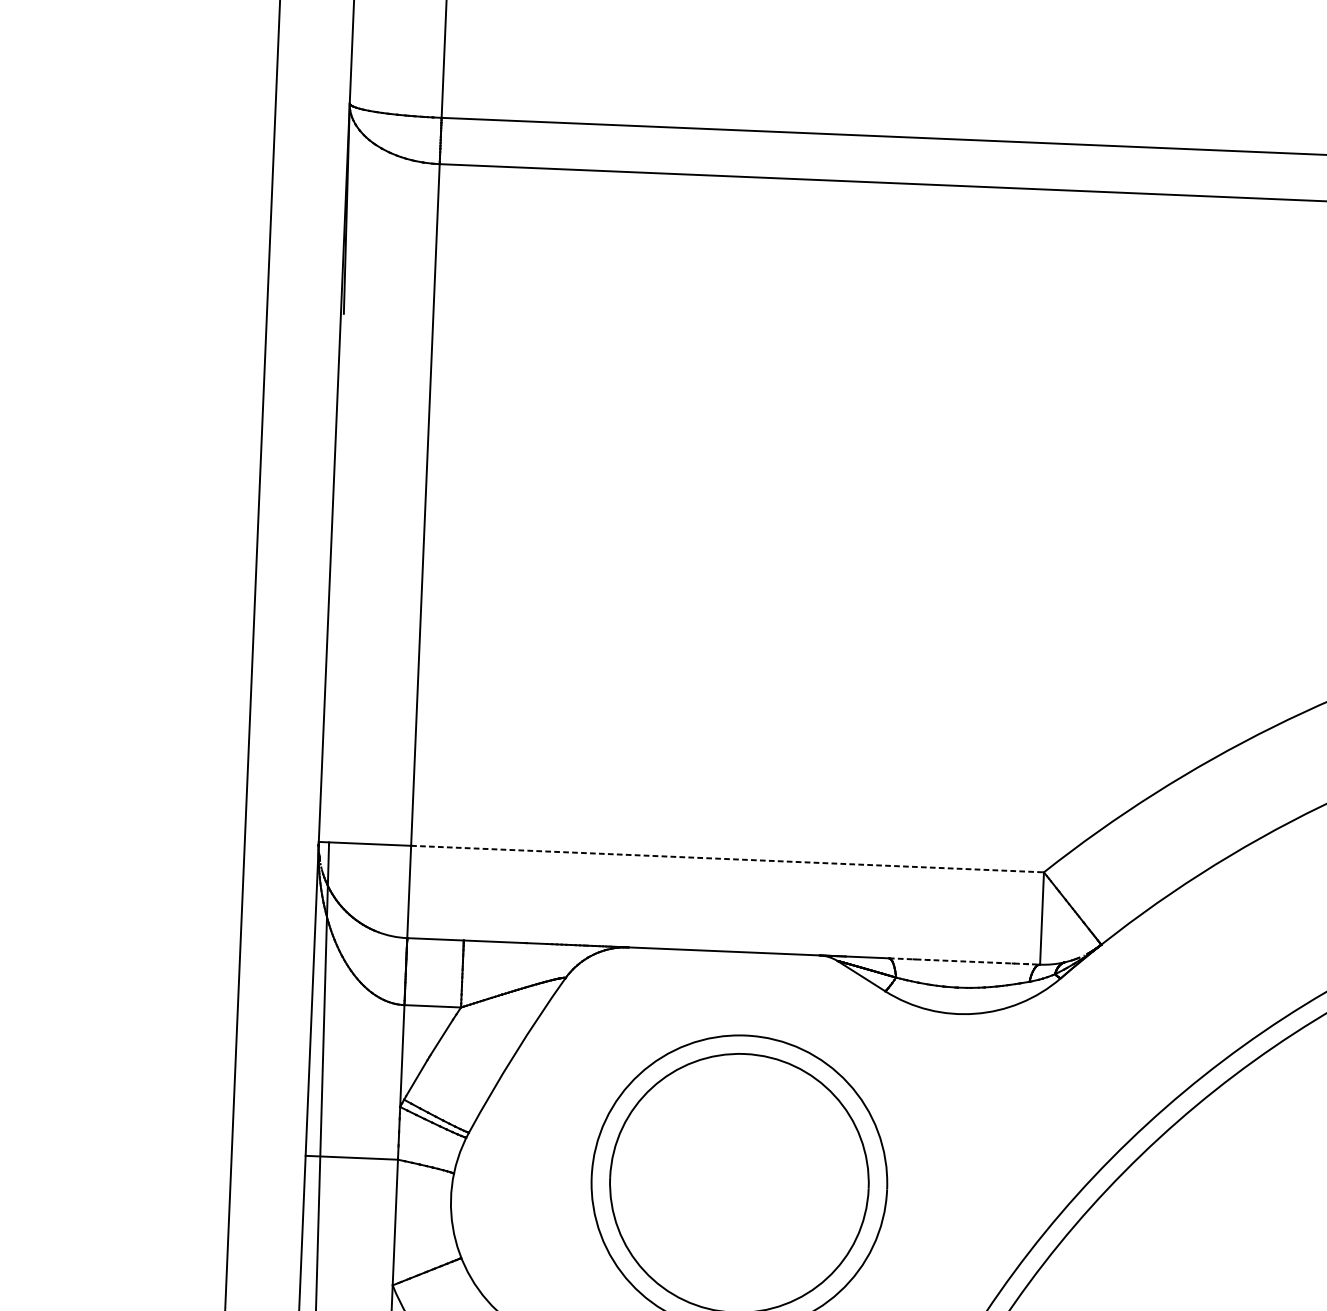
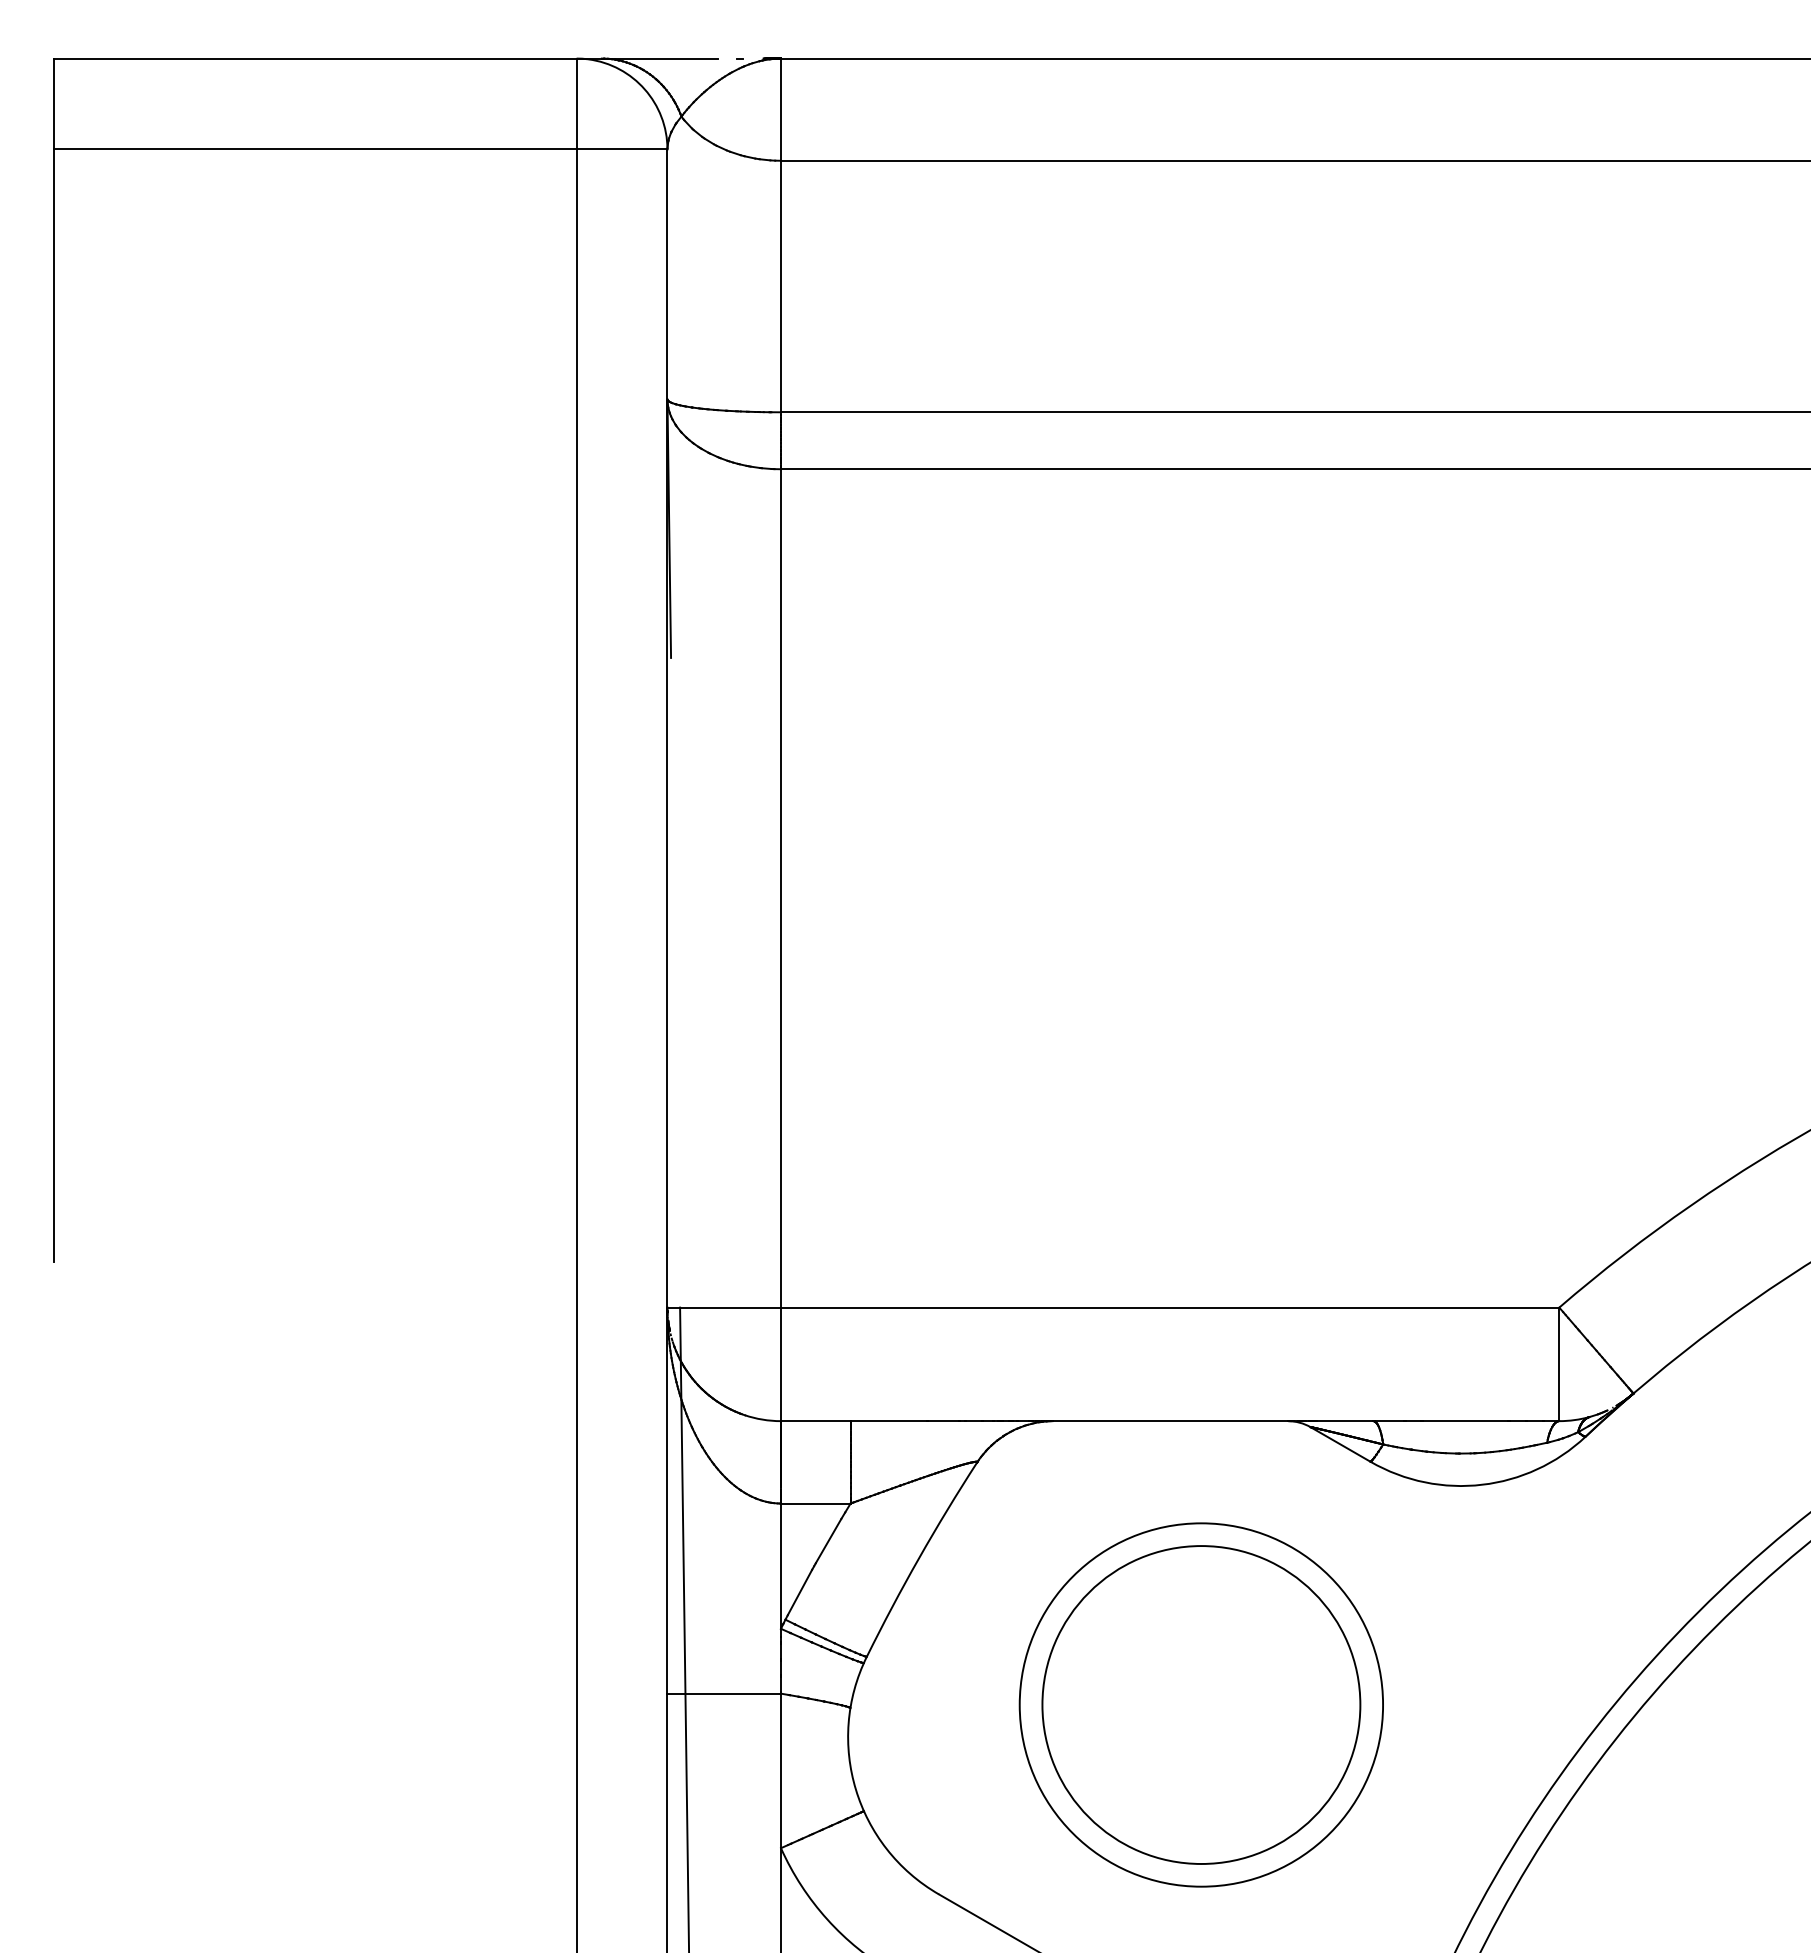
line: (727, 859) -> (1170, 1307), dashed -> solid
line: (964, 961) -> (1466, 1421), dashed -> solid

